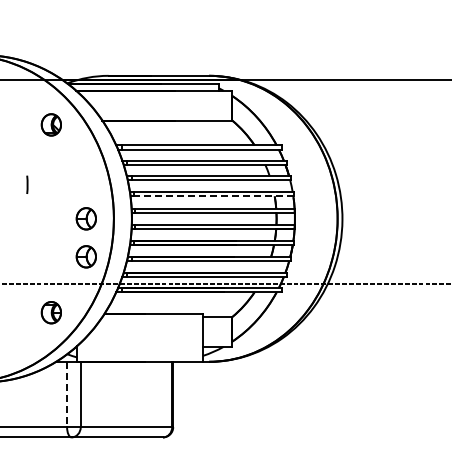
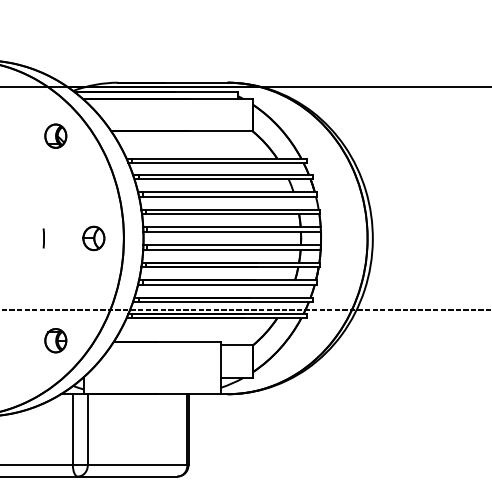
line: (27, 184) -> (43, 238), moved
line: (213, 196) -> (232, 214), dashed -> solid
part: (85, 256) -> (92, 279), removed
line: (67, 394) -> (73, 429), dashed -> solid

